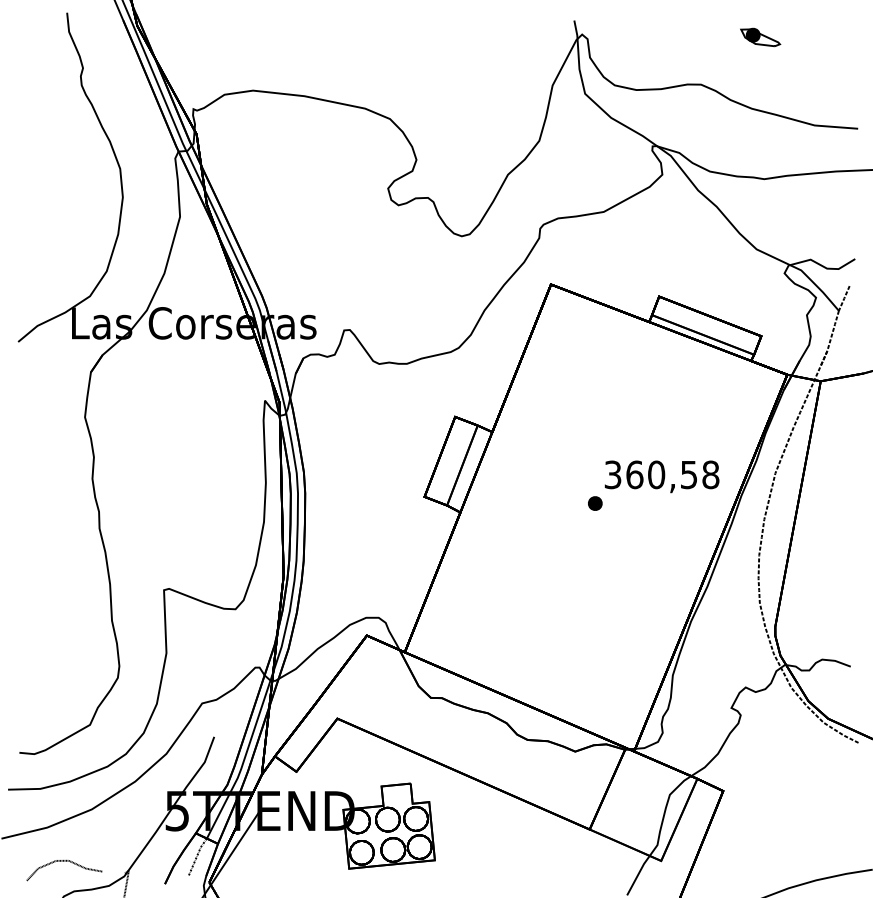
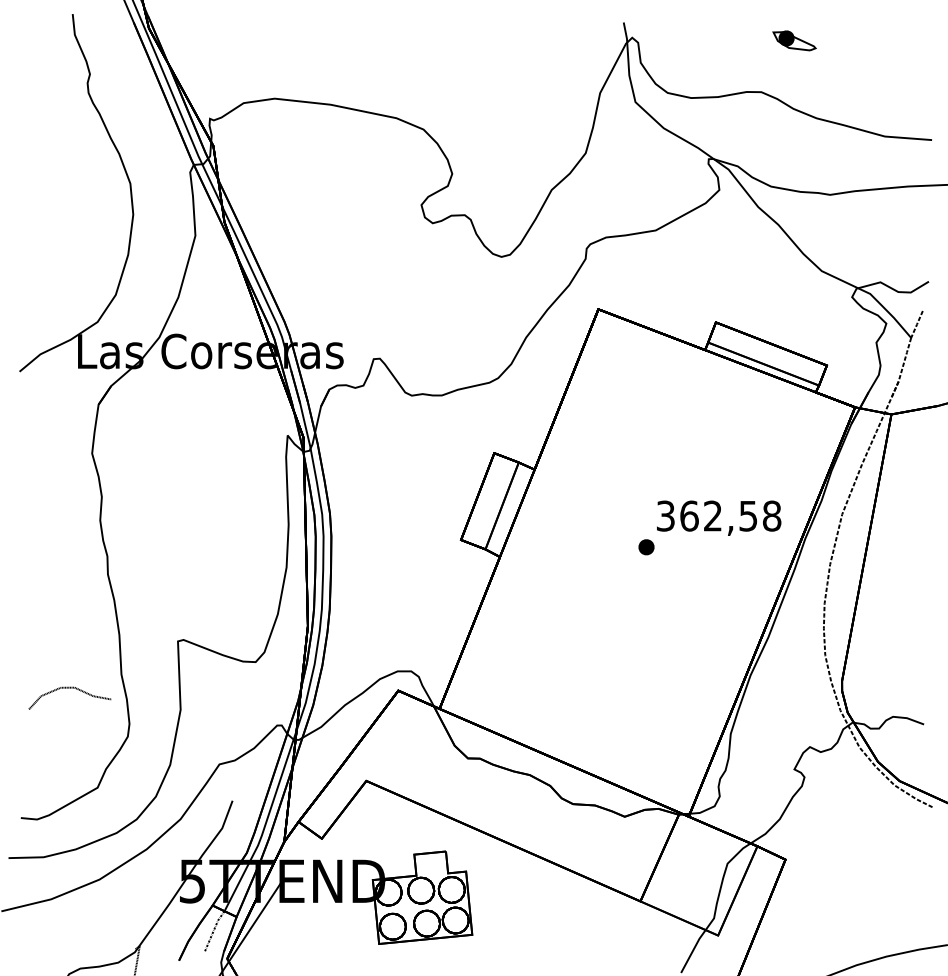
part: (760, 37) -> (794, 40), moved
text: (656, 474) -> (713, 515), 360,58 -> 362,58
curve: (64, 861) -> (69, 688), moved

